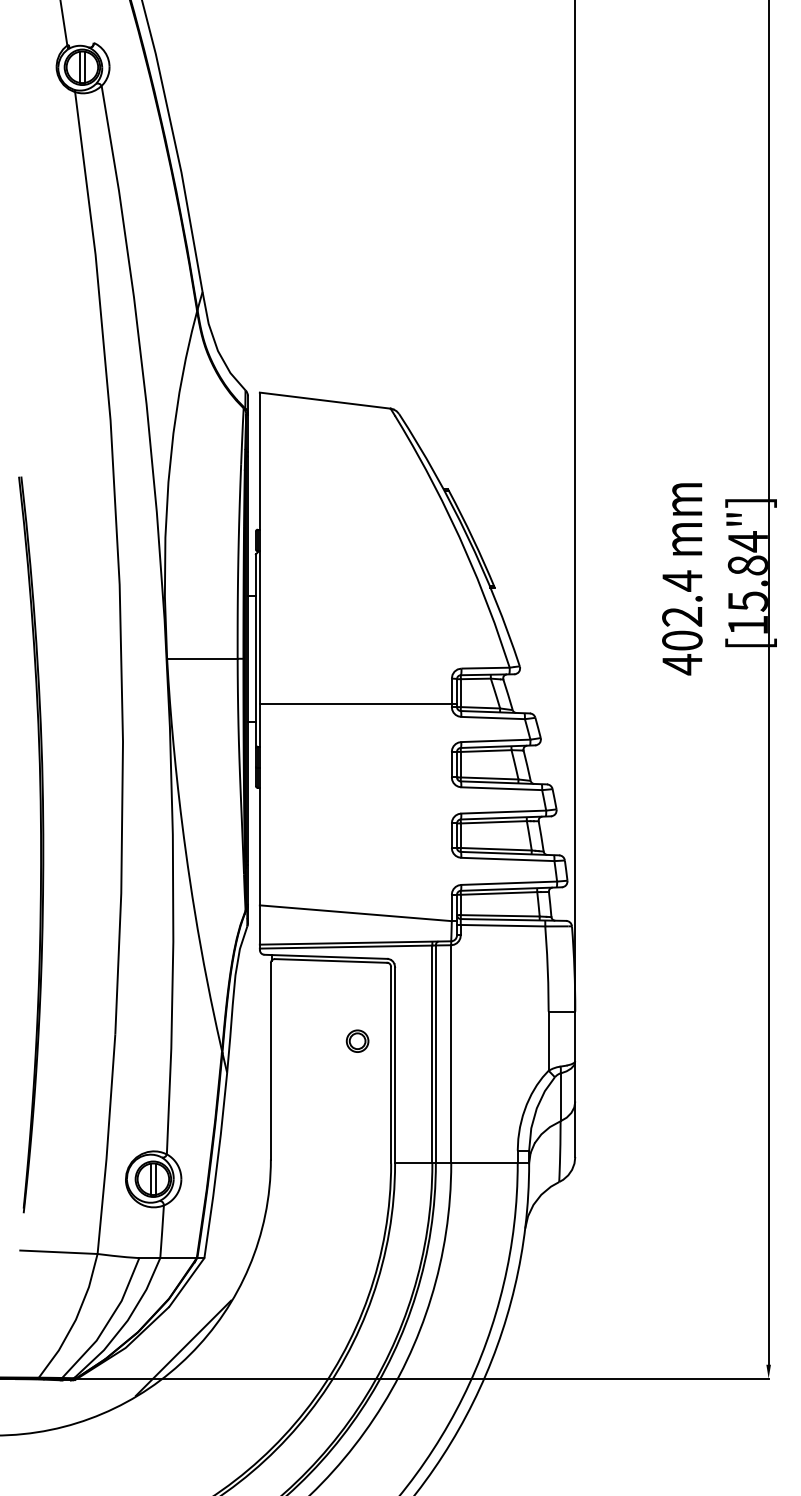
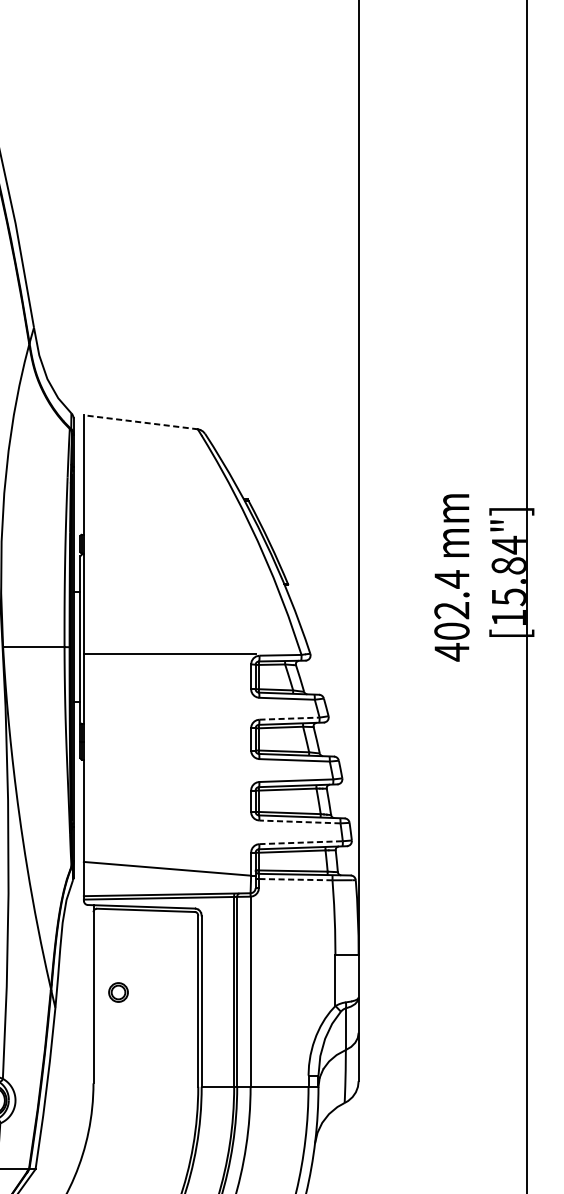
line: (324, 400) -> (140, 422), solid -> dashed
line: (358, 704) -> (169, 654), moved
line: (495, 740) -> (289, 718), solid -> dashed
line: (507, 859) -> (299, 821), solid -> dashed
line: (509, 883) -> (301, 842), solid -> dashed
line: (502, 925) -> (295, 879), solid -> dashed
part: (357, 1040) -> (118, 991), moved

